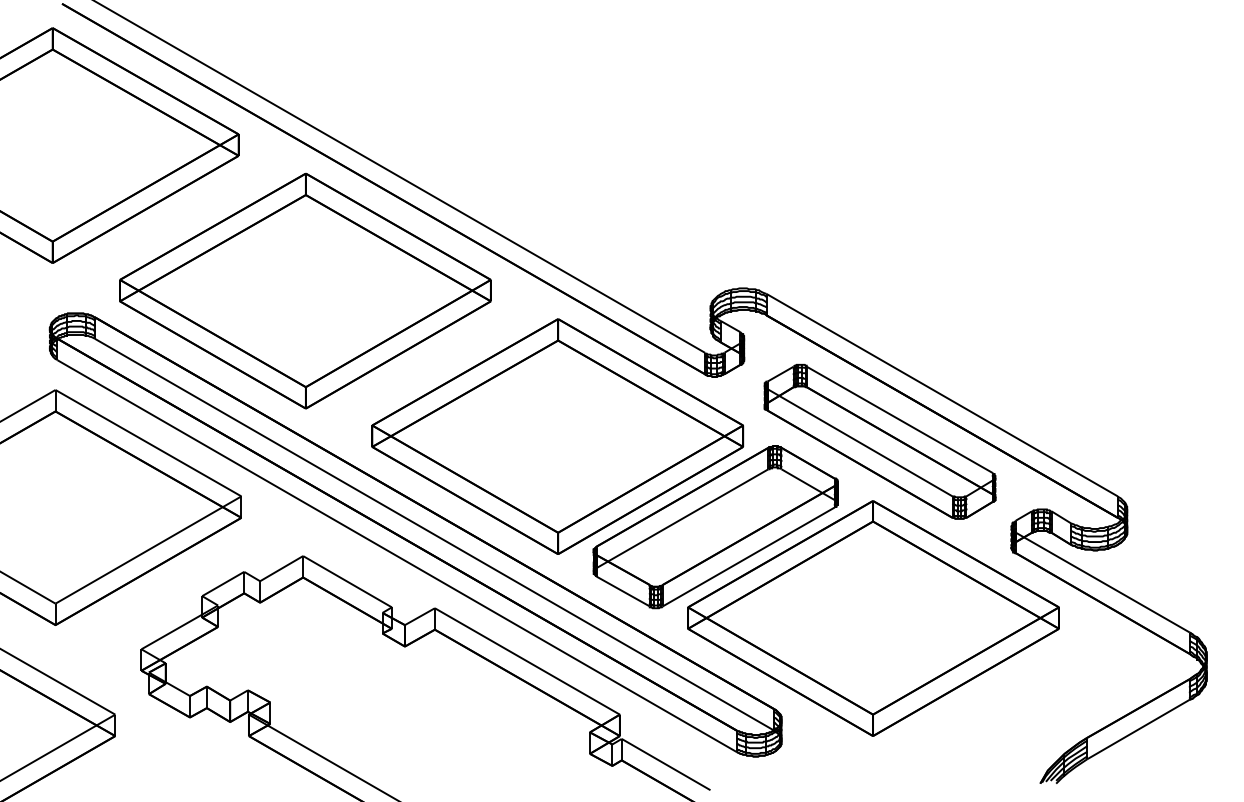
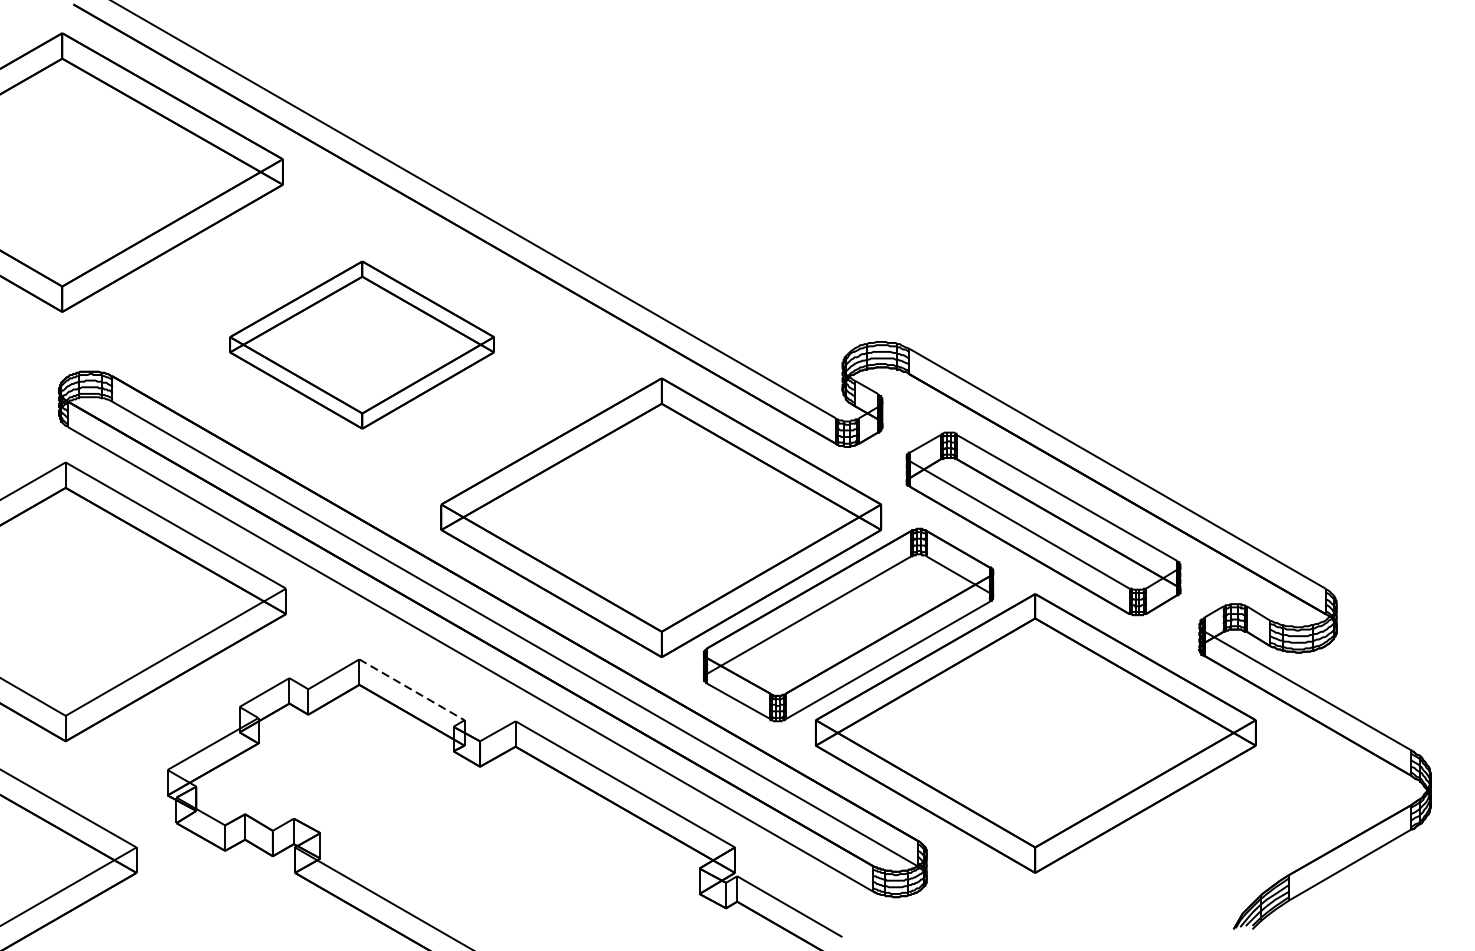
part: (305, 290) -> (362, 344), size x0.6
line: (347, 581) -> (411, 689), solid -> dashed

